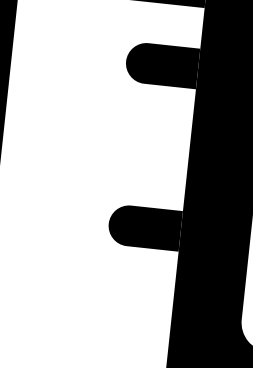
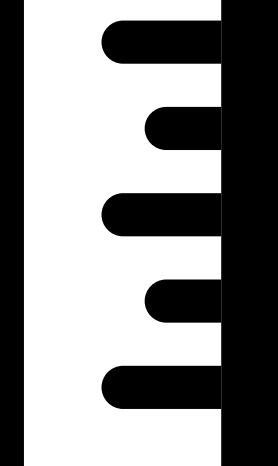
fill: (133, 143) -> (161, 214), added
fill: (115, 305) -> (161, 386), added

